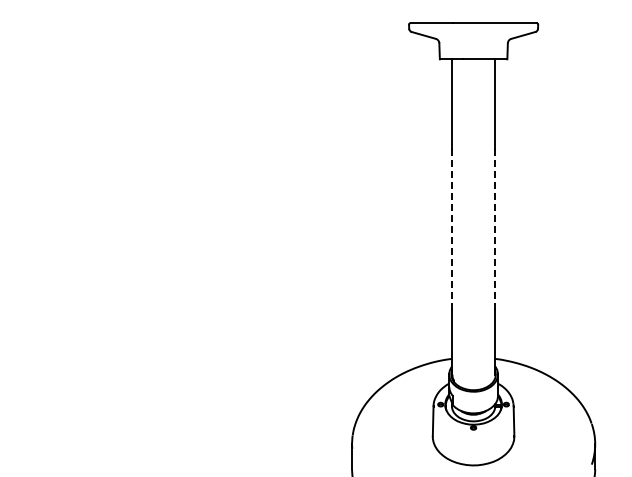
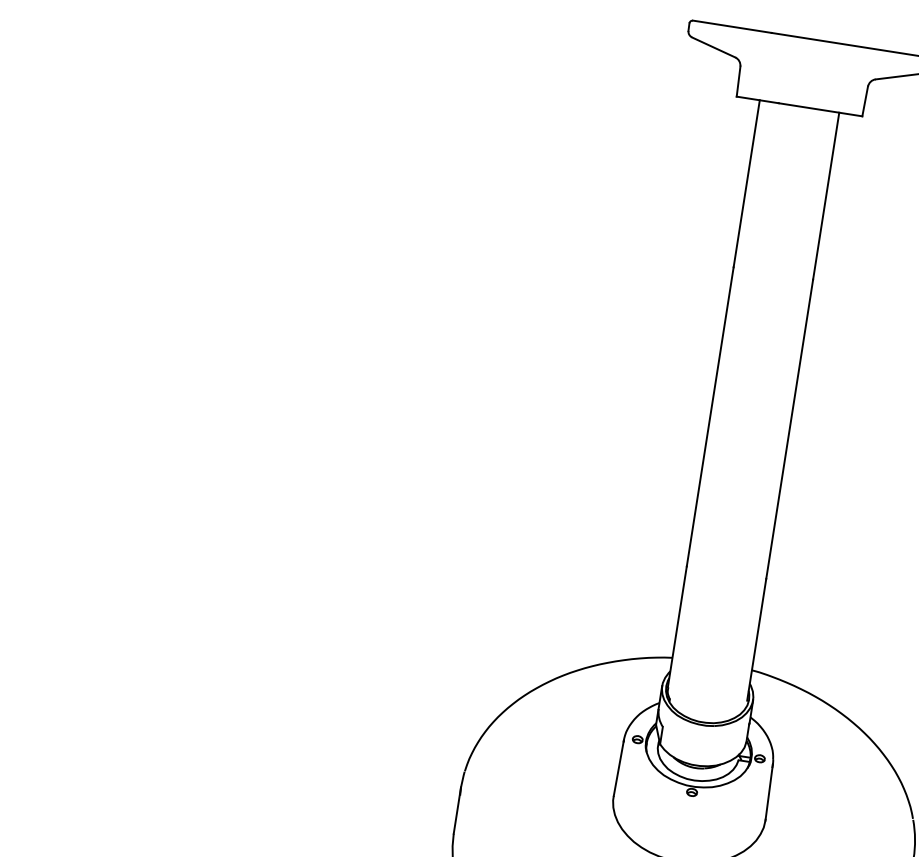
line: (494, 228) -> (789, 427), dashed -> solid
line: (452, 229) -> (710, 417), dashed -> solid

